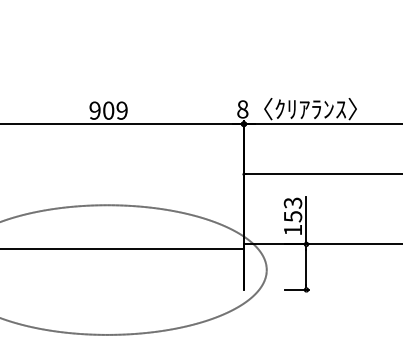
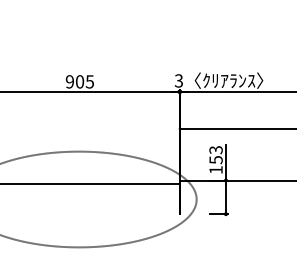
text: (242, 109) -> (178, 80), 8 -> 3
text: (121, 110) -> (89, 81), 909 -> 905

